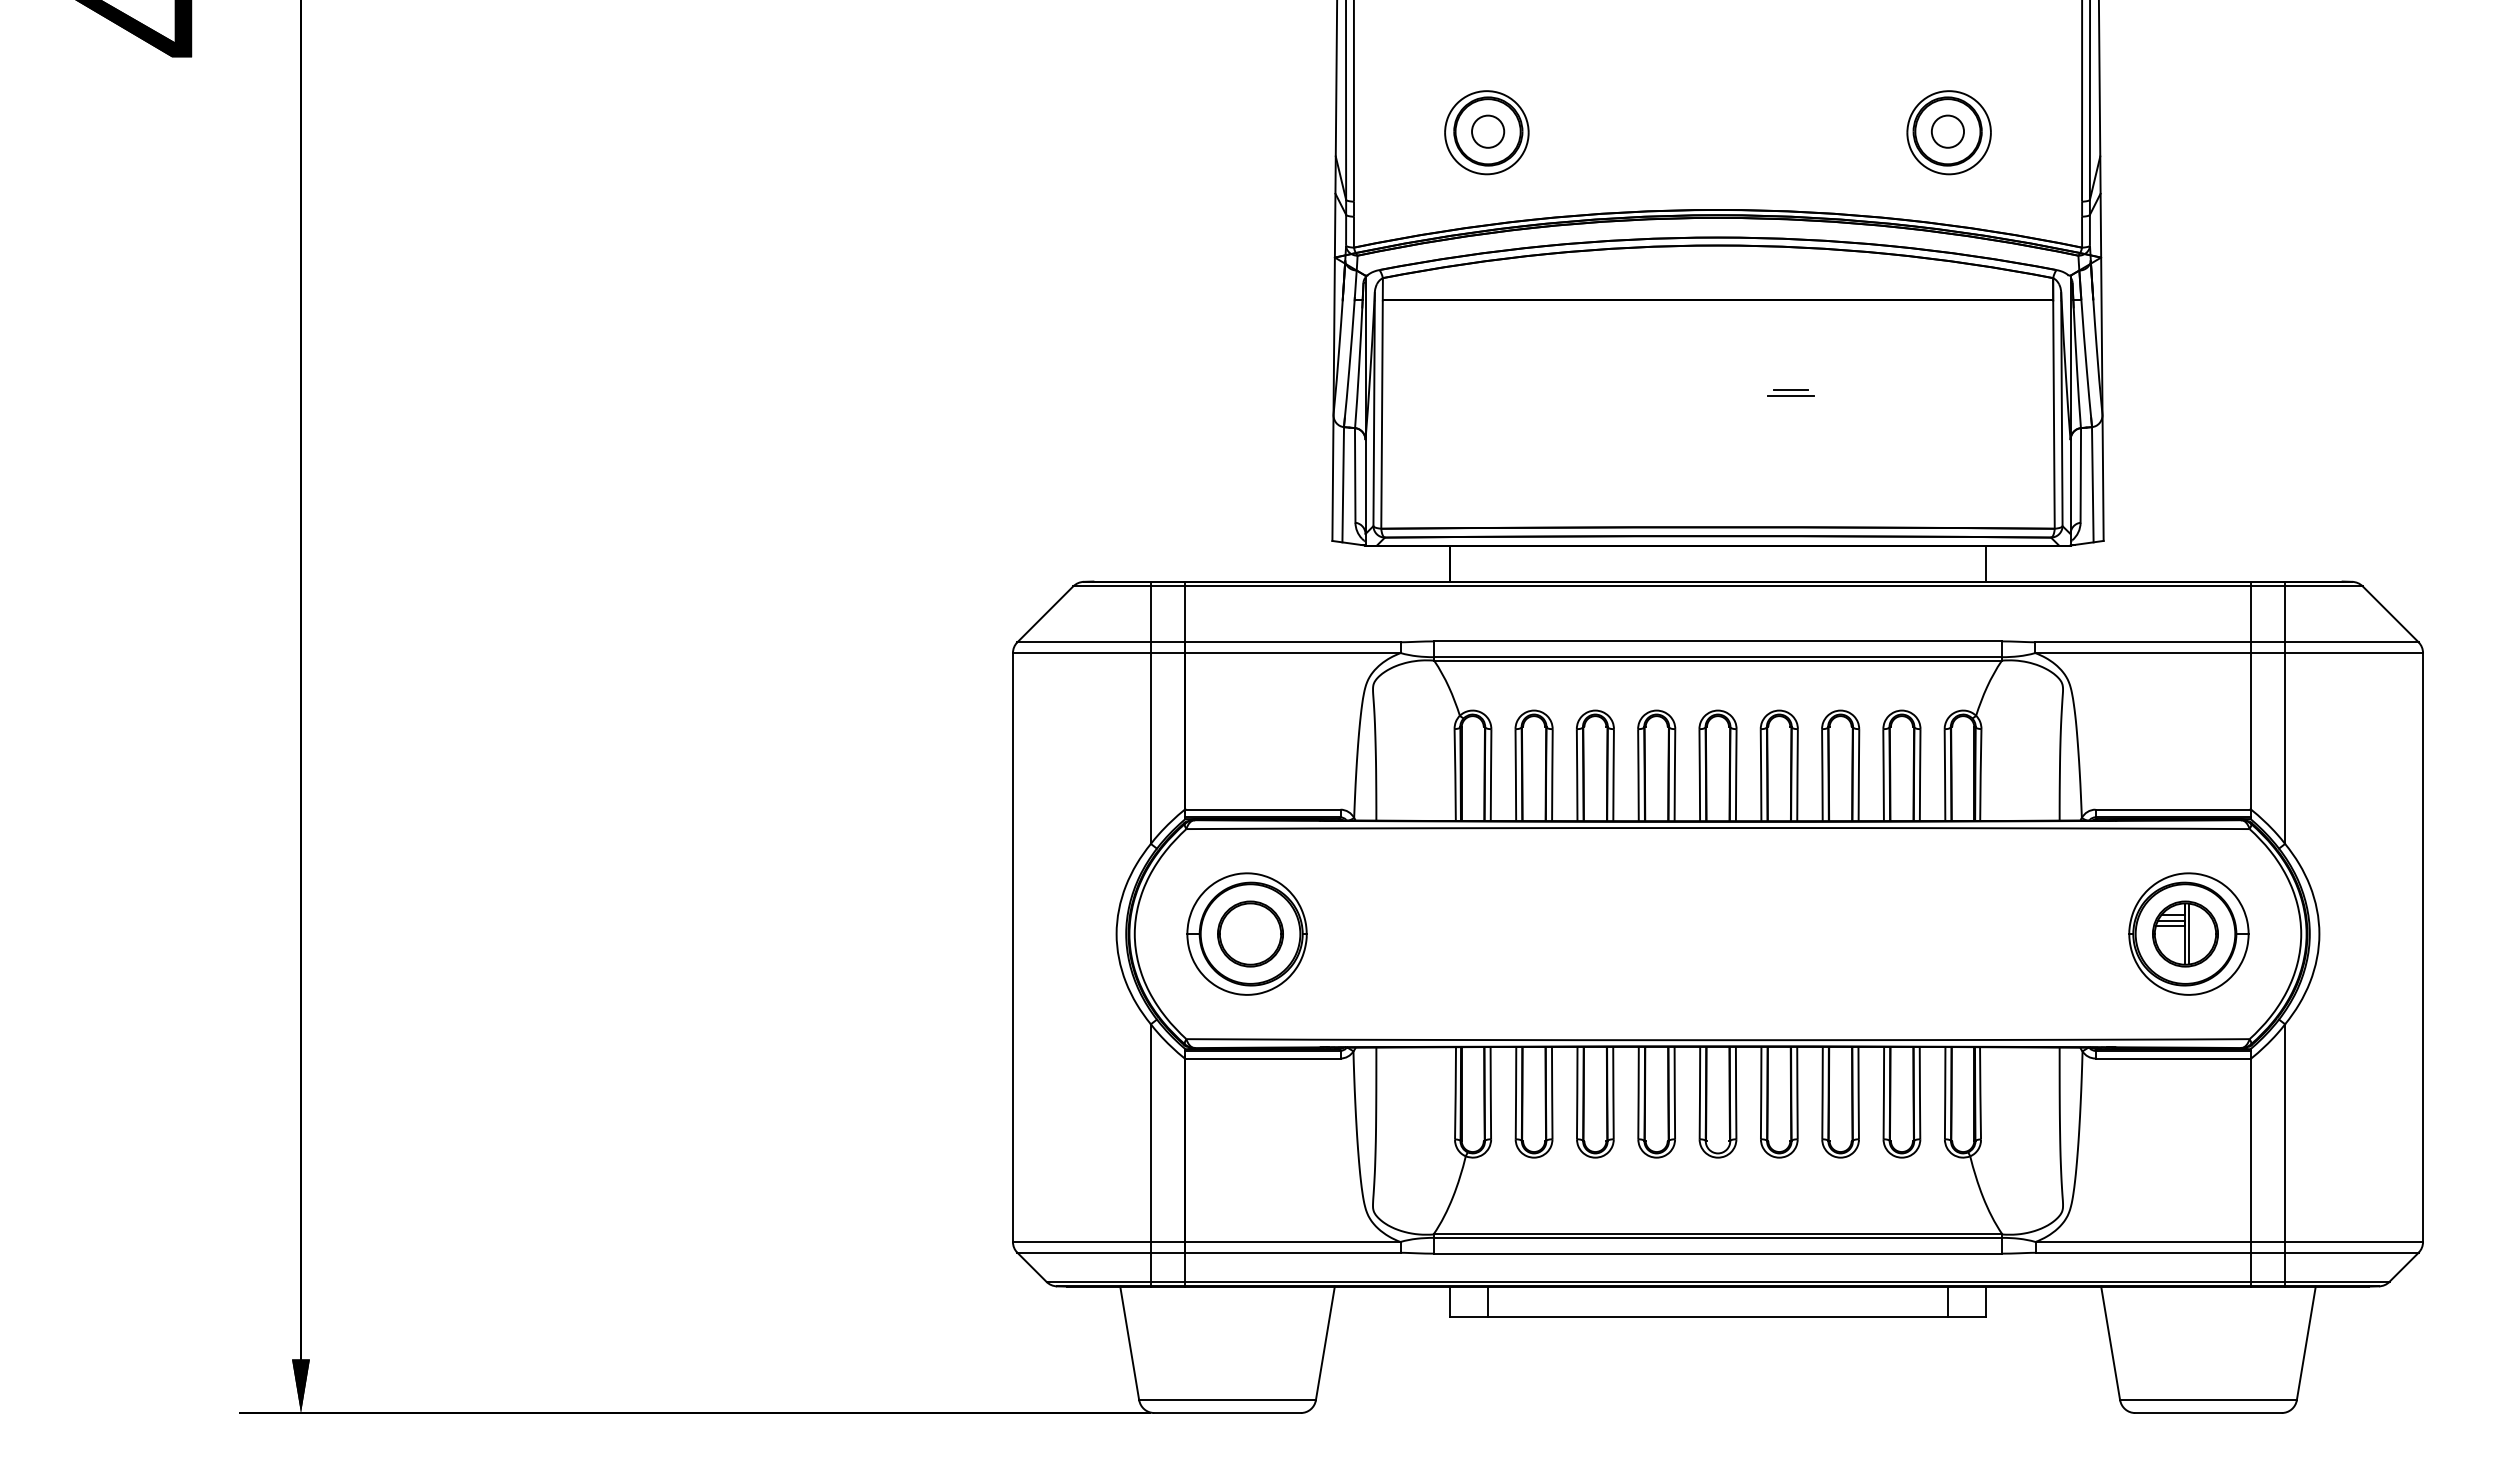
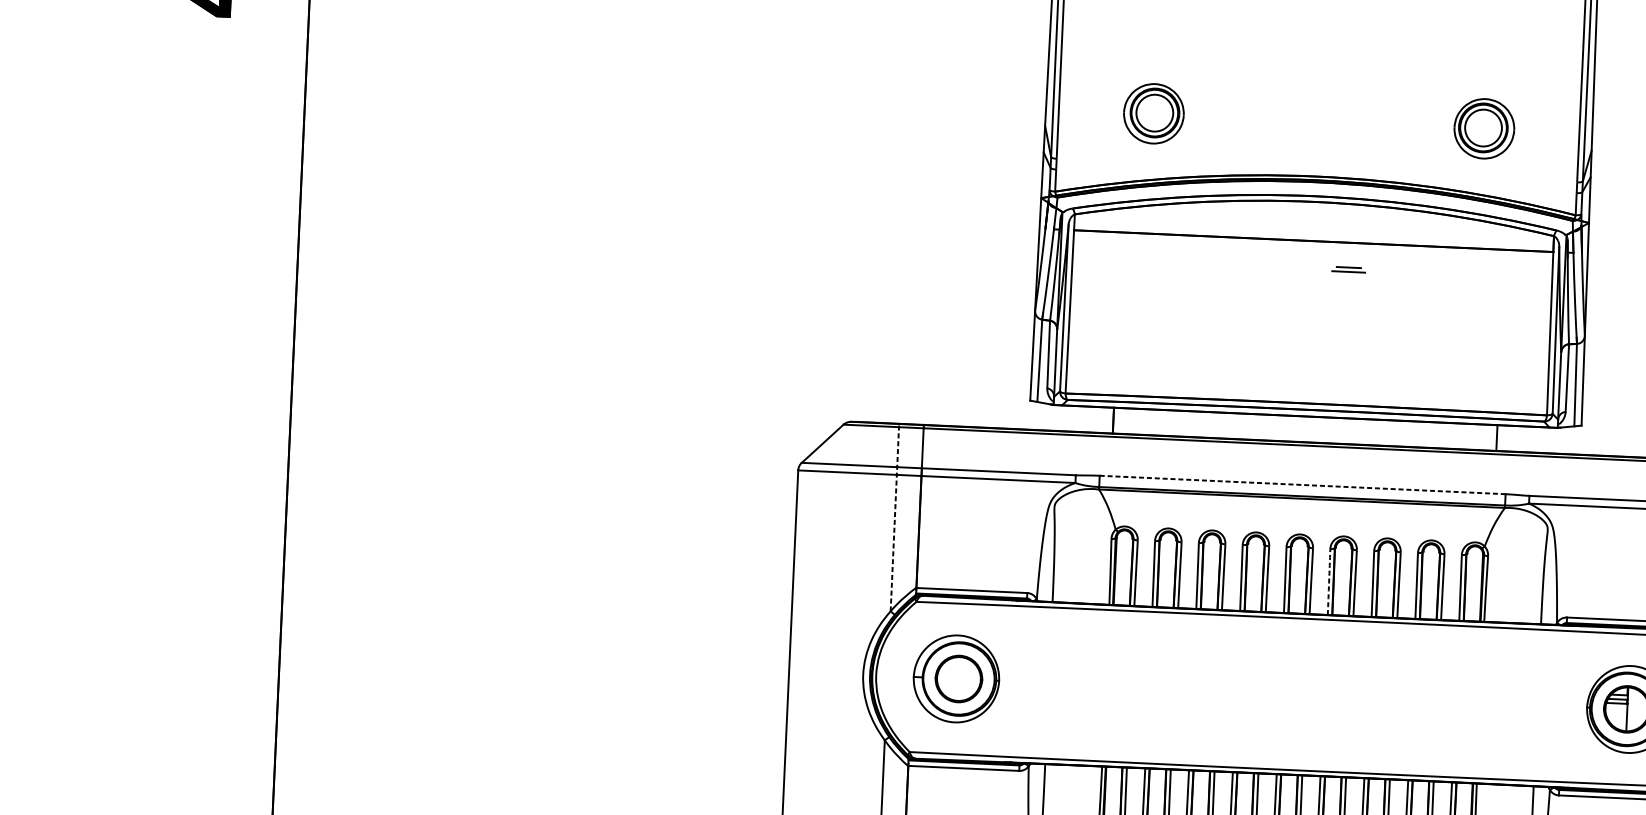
circle: (1488, 131) -> (1155, 113), size x1.6
circle: (1947, 131) -> (1483, 127), size x1.6
part: (1790, 392) -> (1348, 269), moved
line: (1718, 641) -> (1302, 485), solid -> dashed
line: (1150, 712) -> (894, 517), solid -> dashed
arc: (1761, 775) -> (1329, 582), solid -> dashed
line: (2189, 933) -> (1630, 709), removed

